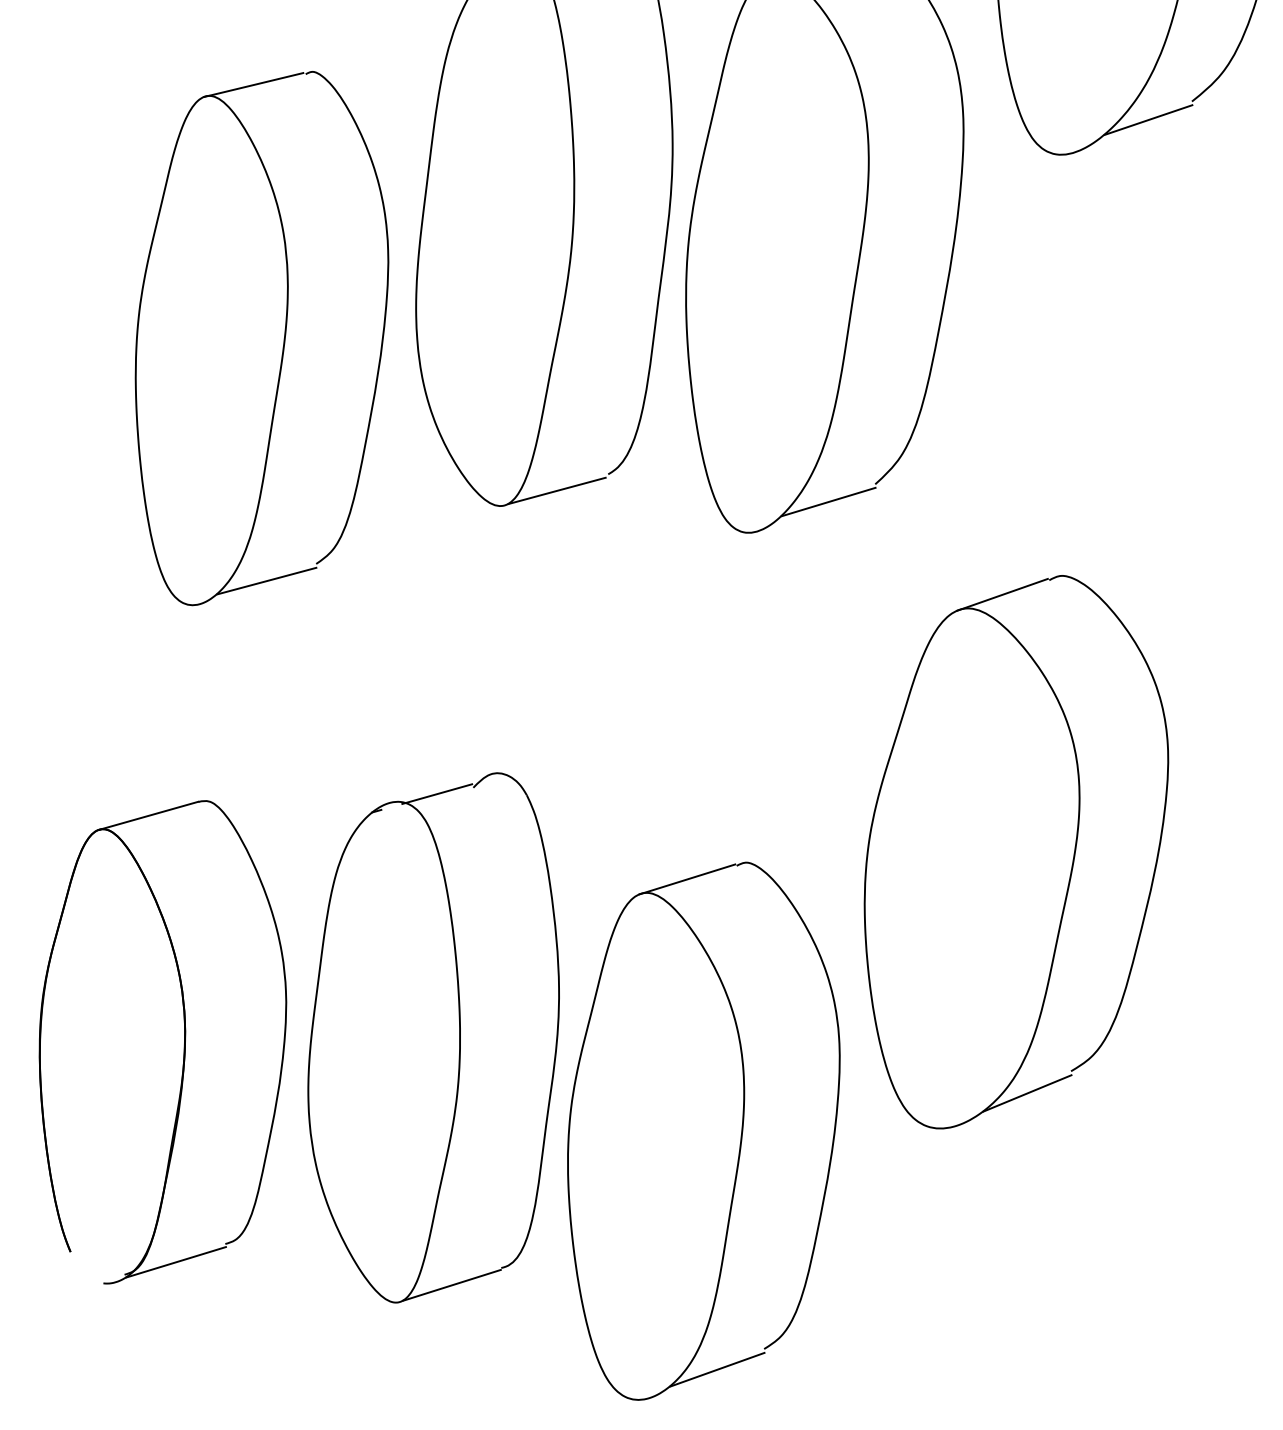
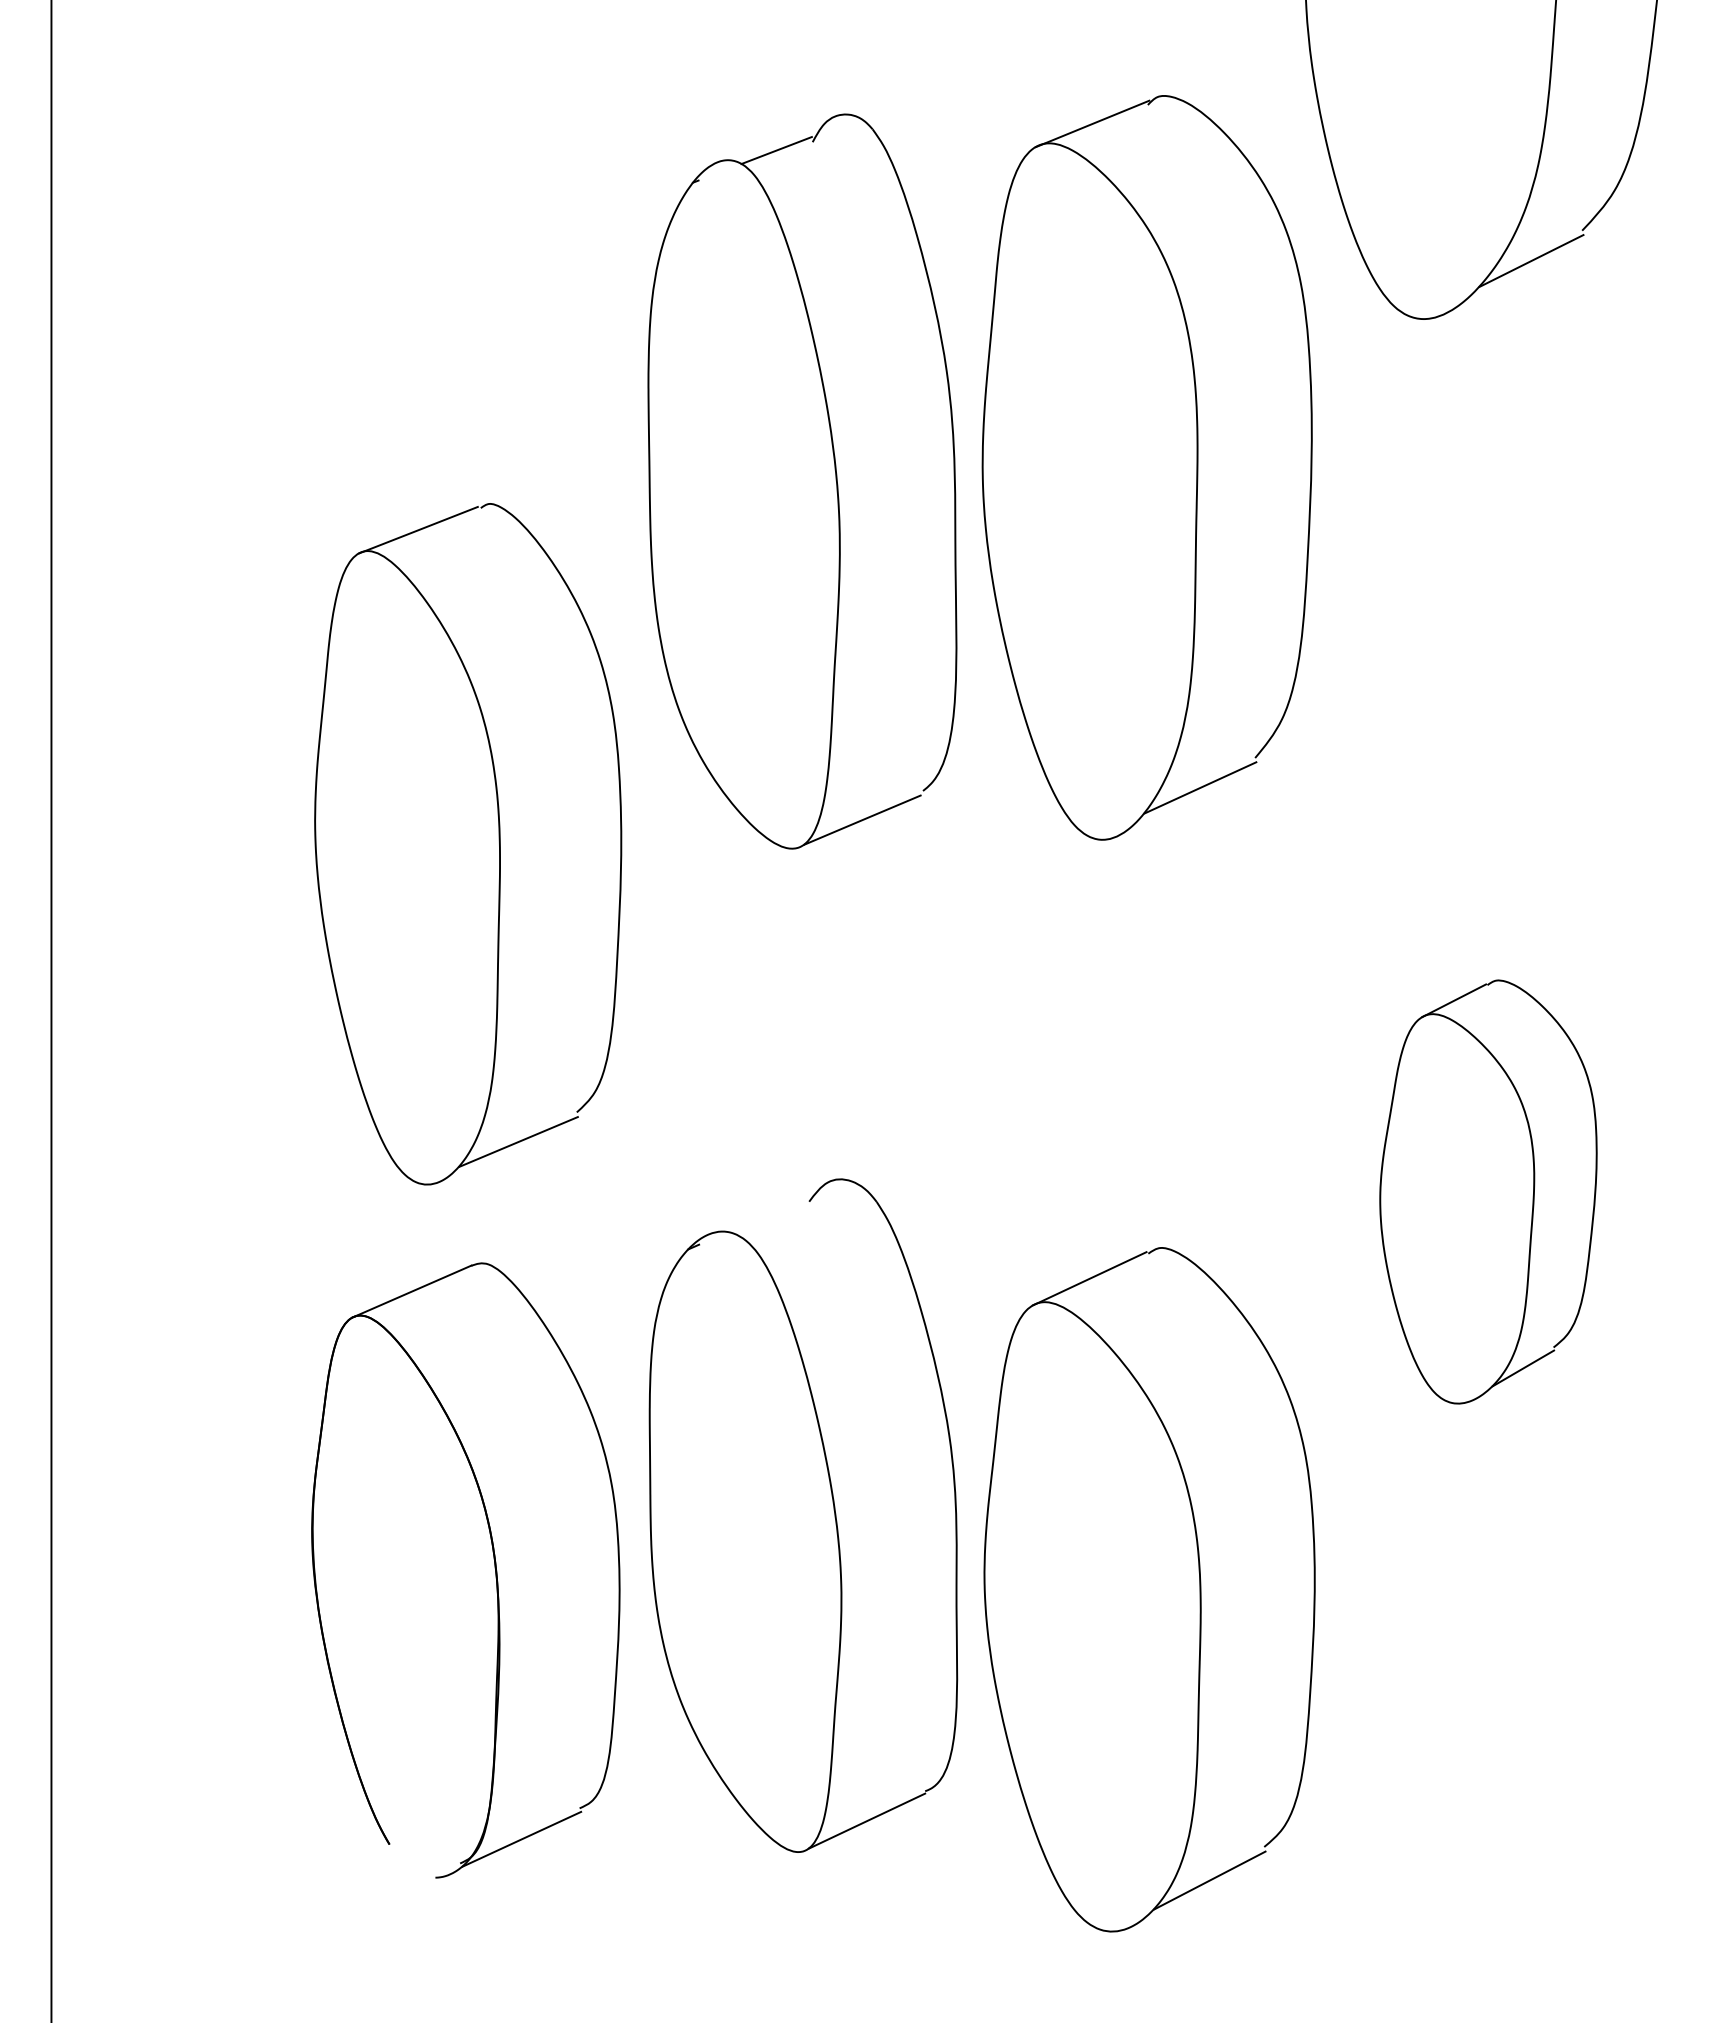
part: (259, 339) -> (468, 844), moved
line: (437, 793) -> (765, 1215), removed
part: (1013, 853) -> (1488, 1191), size x0.6

